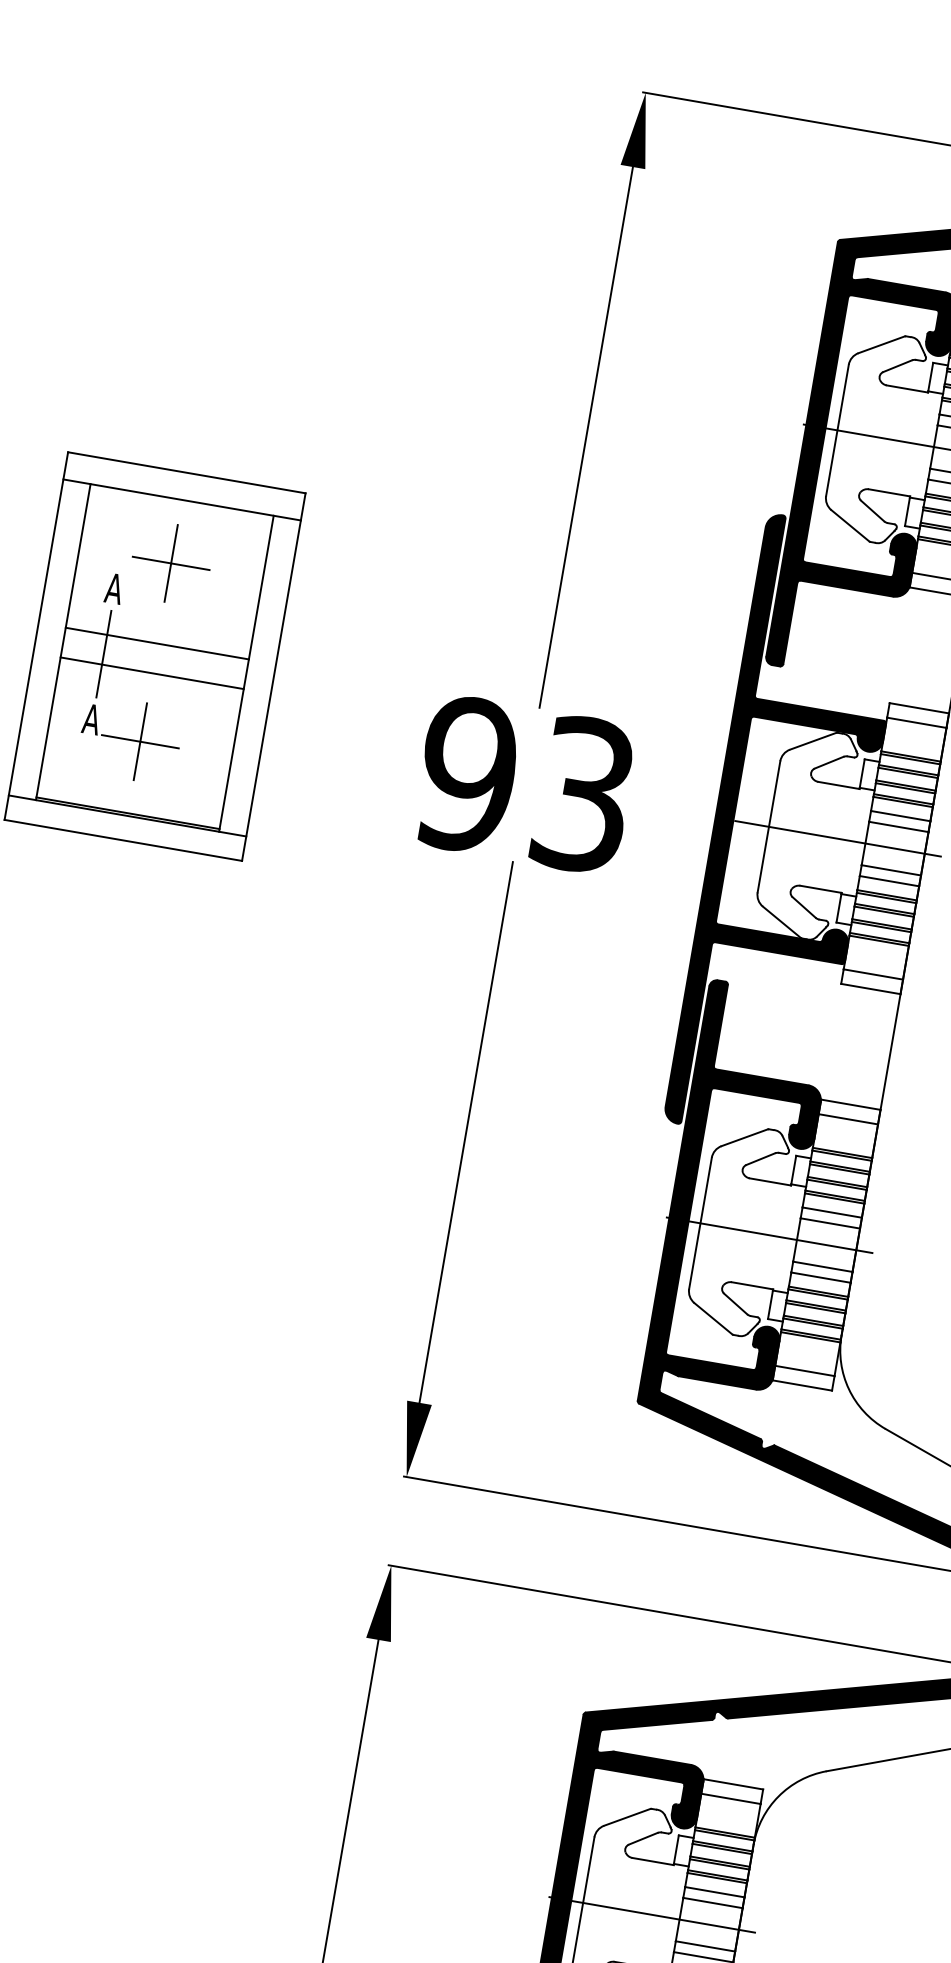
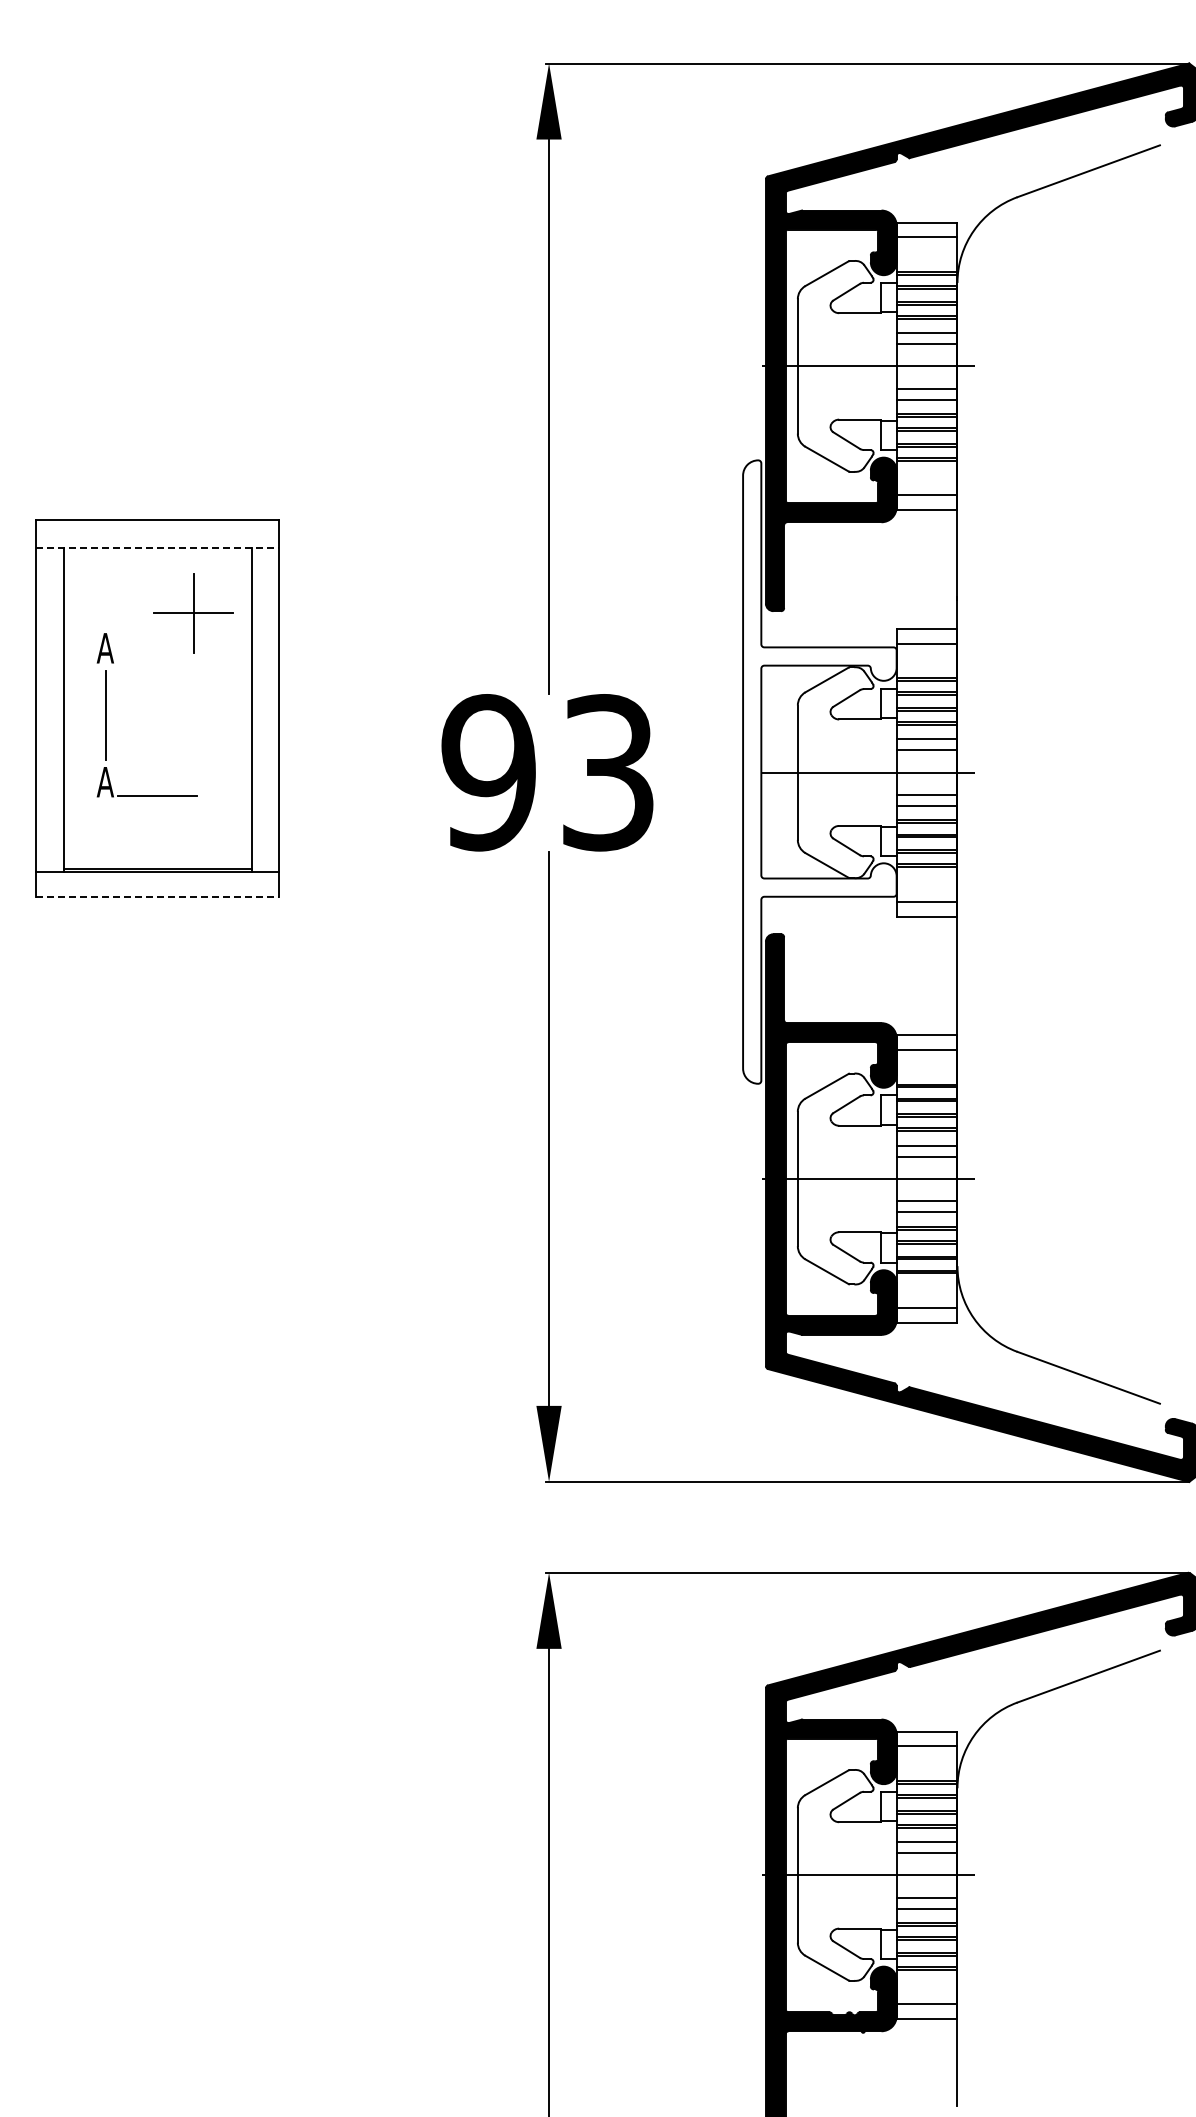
line: (181, 500) -> (157, 548), solid -> dashed
part: (170, 563) -> (193, 613), moved
line: (157, 643) -> (157, 695), removed
line: (152, 672) -> (157, 725), removed
line: (140, 741) -> (157, 795), removed
fill: (790, 829) -> (819, 771), removed
line: (123, 840) -> (157, 897), solid -> dashed

